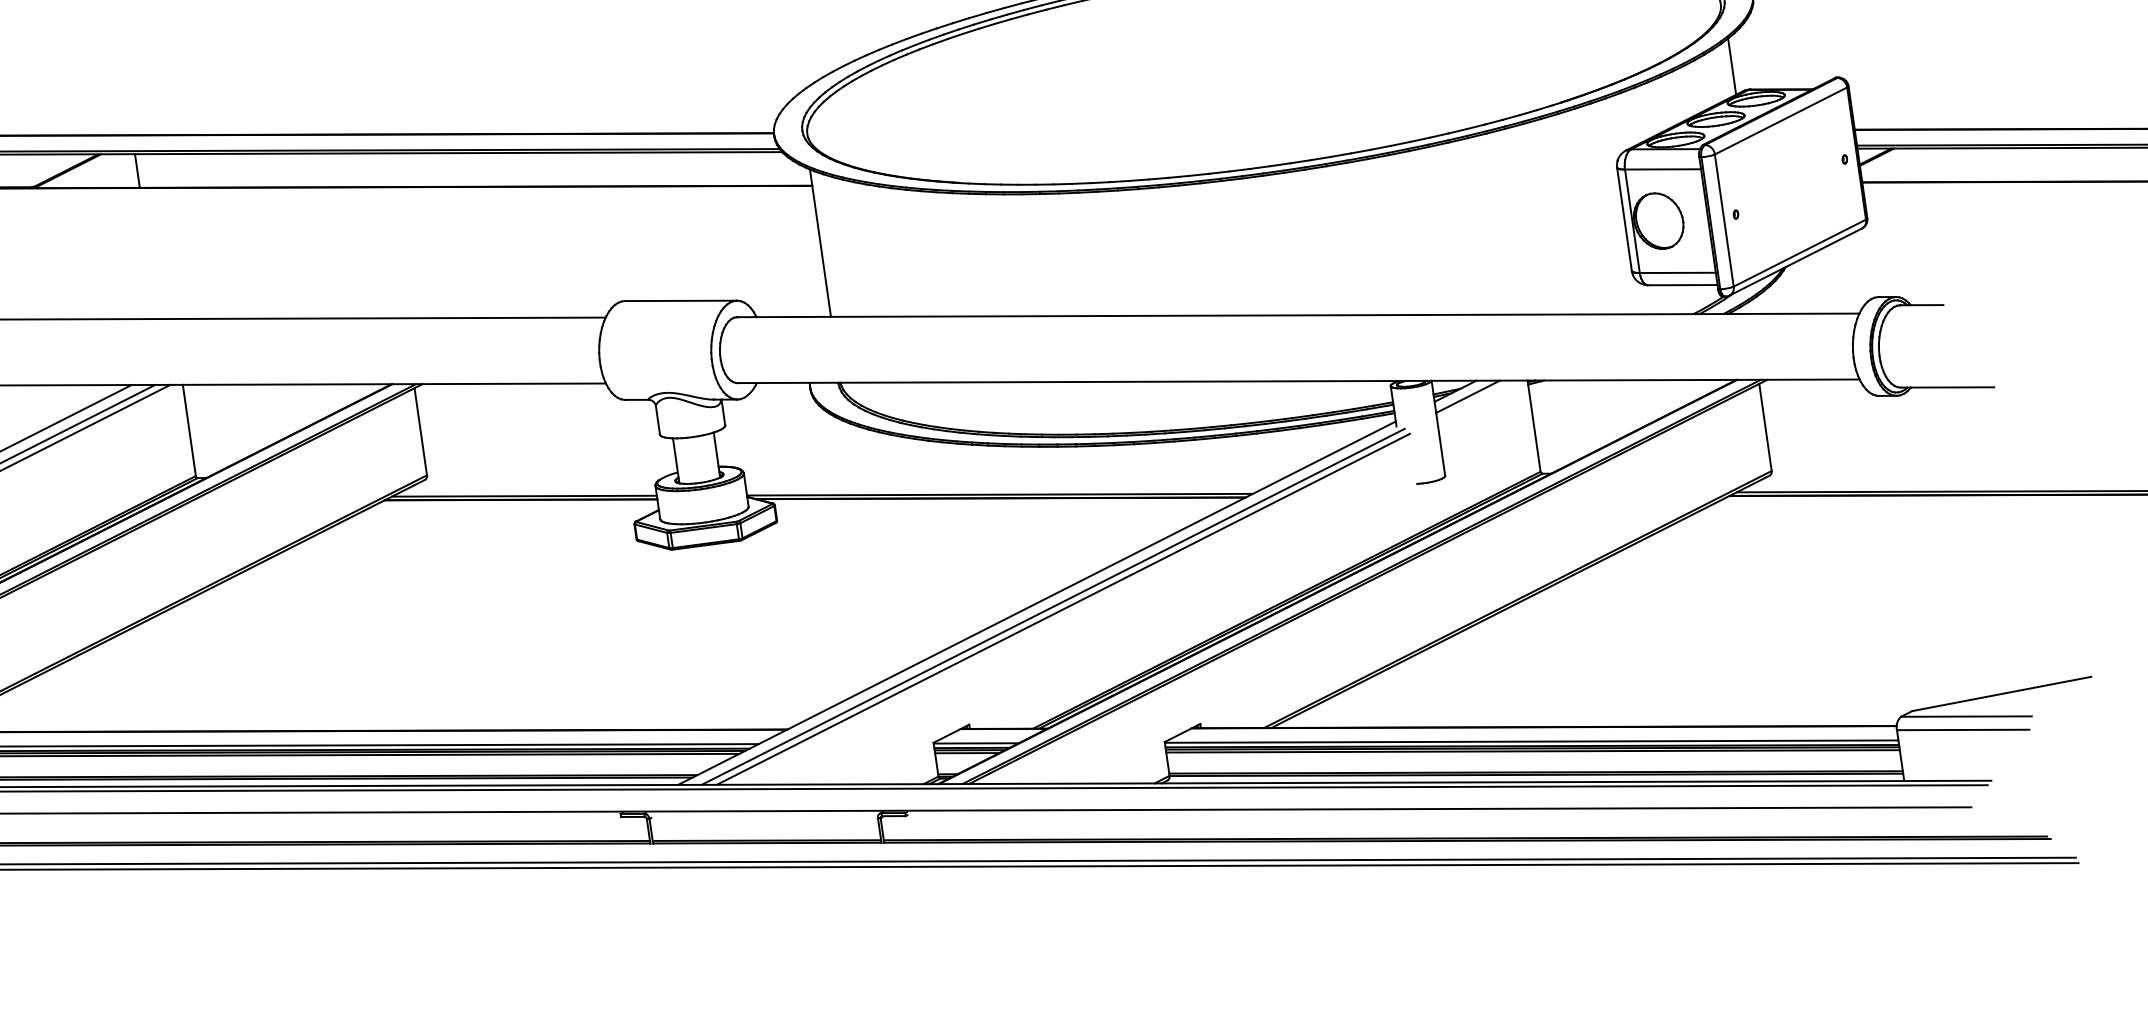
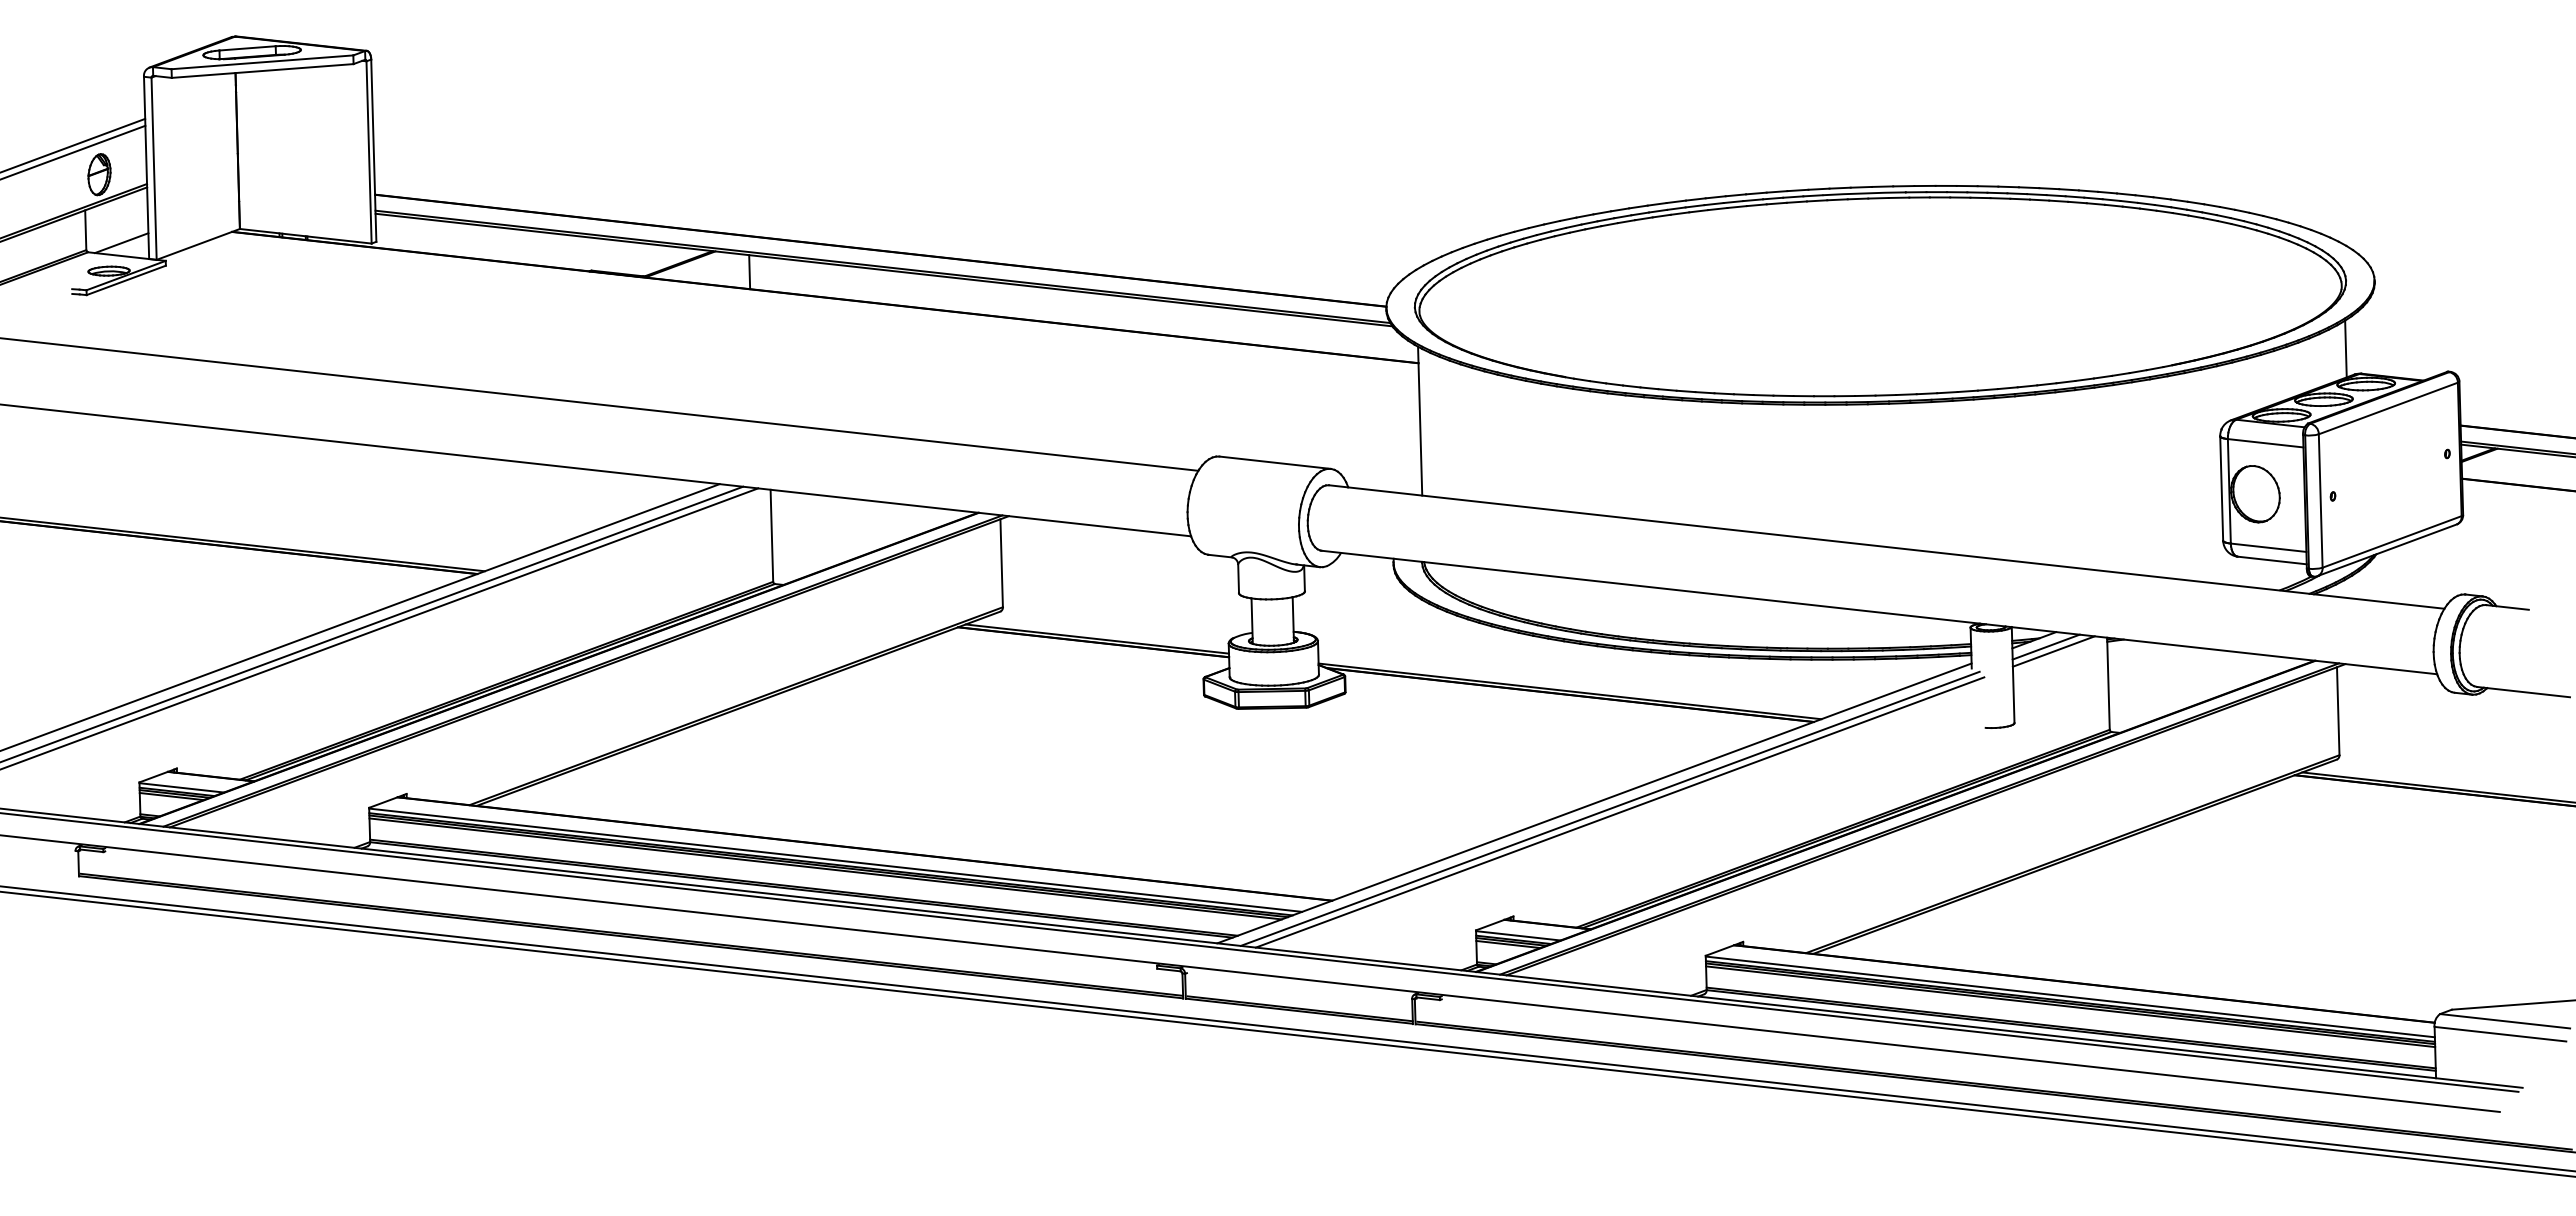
line: (1475, 400) -> (2053, 651), added

